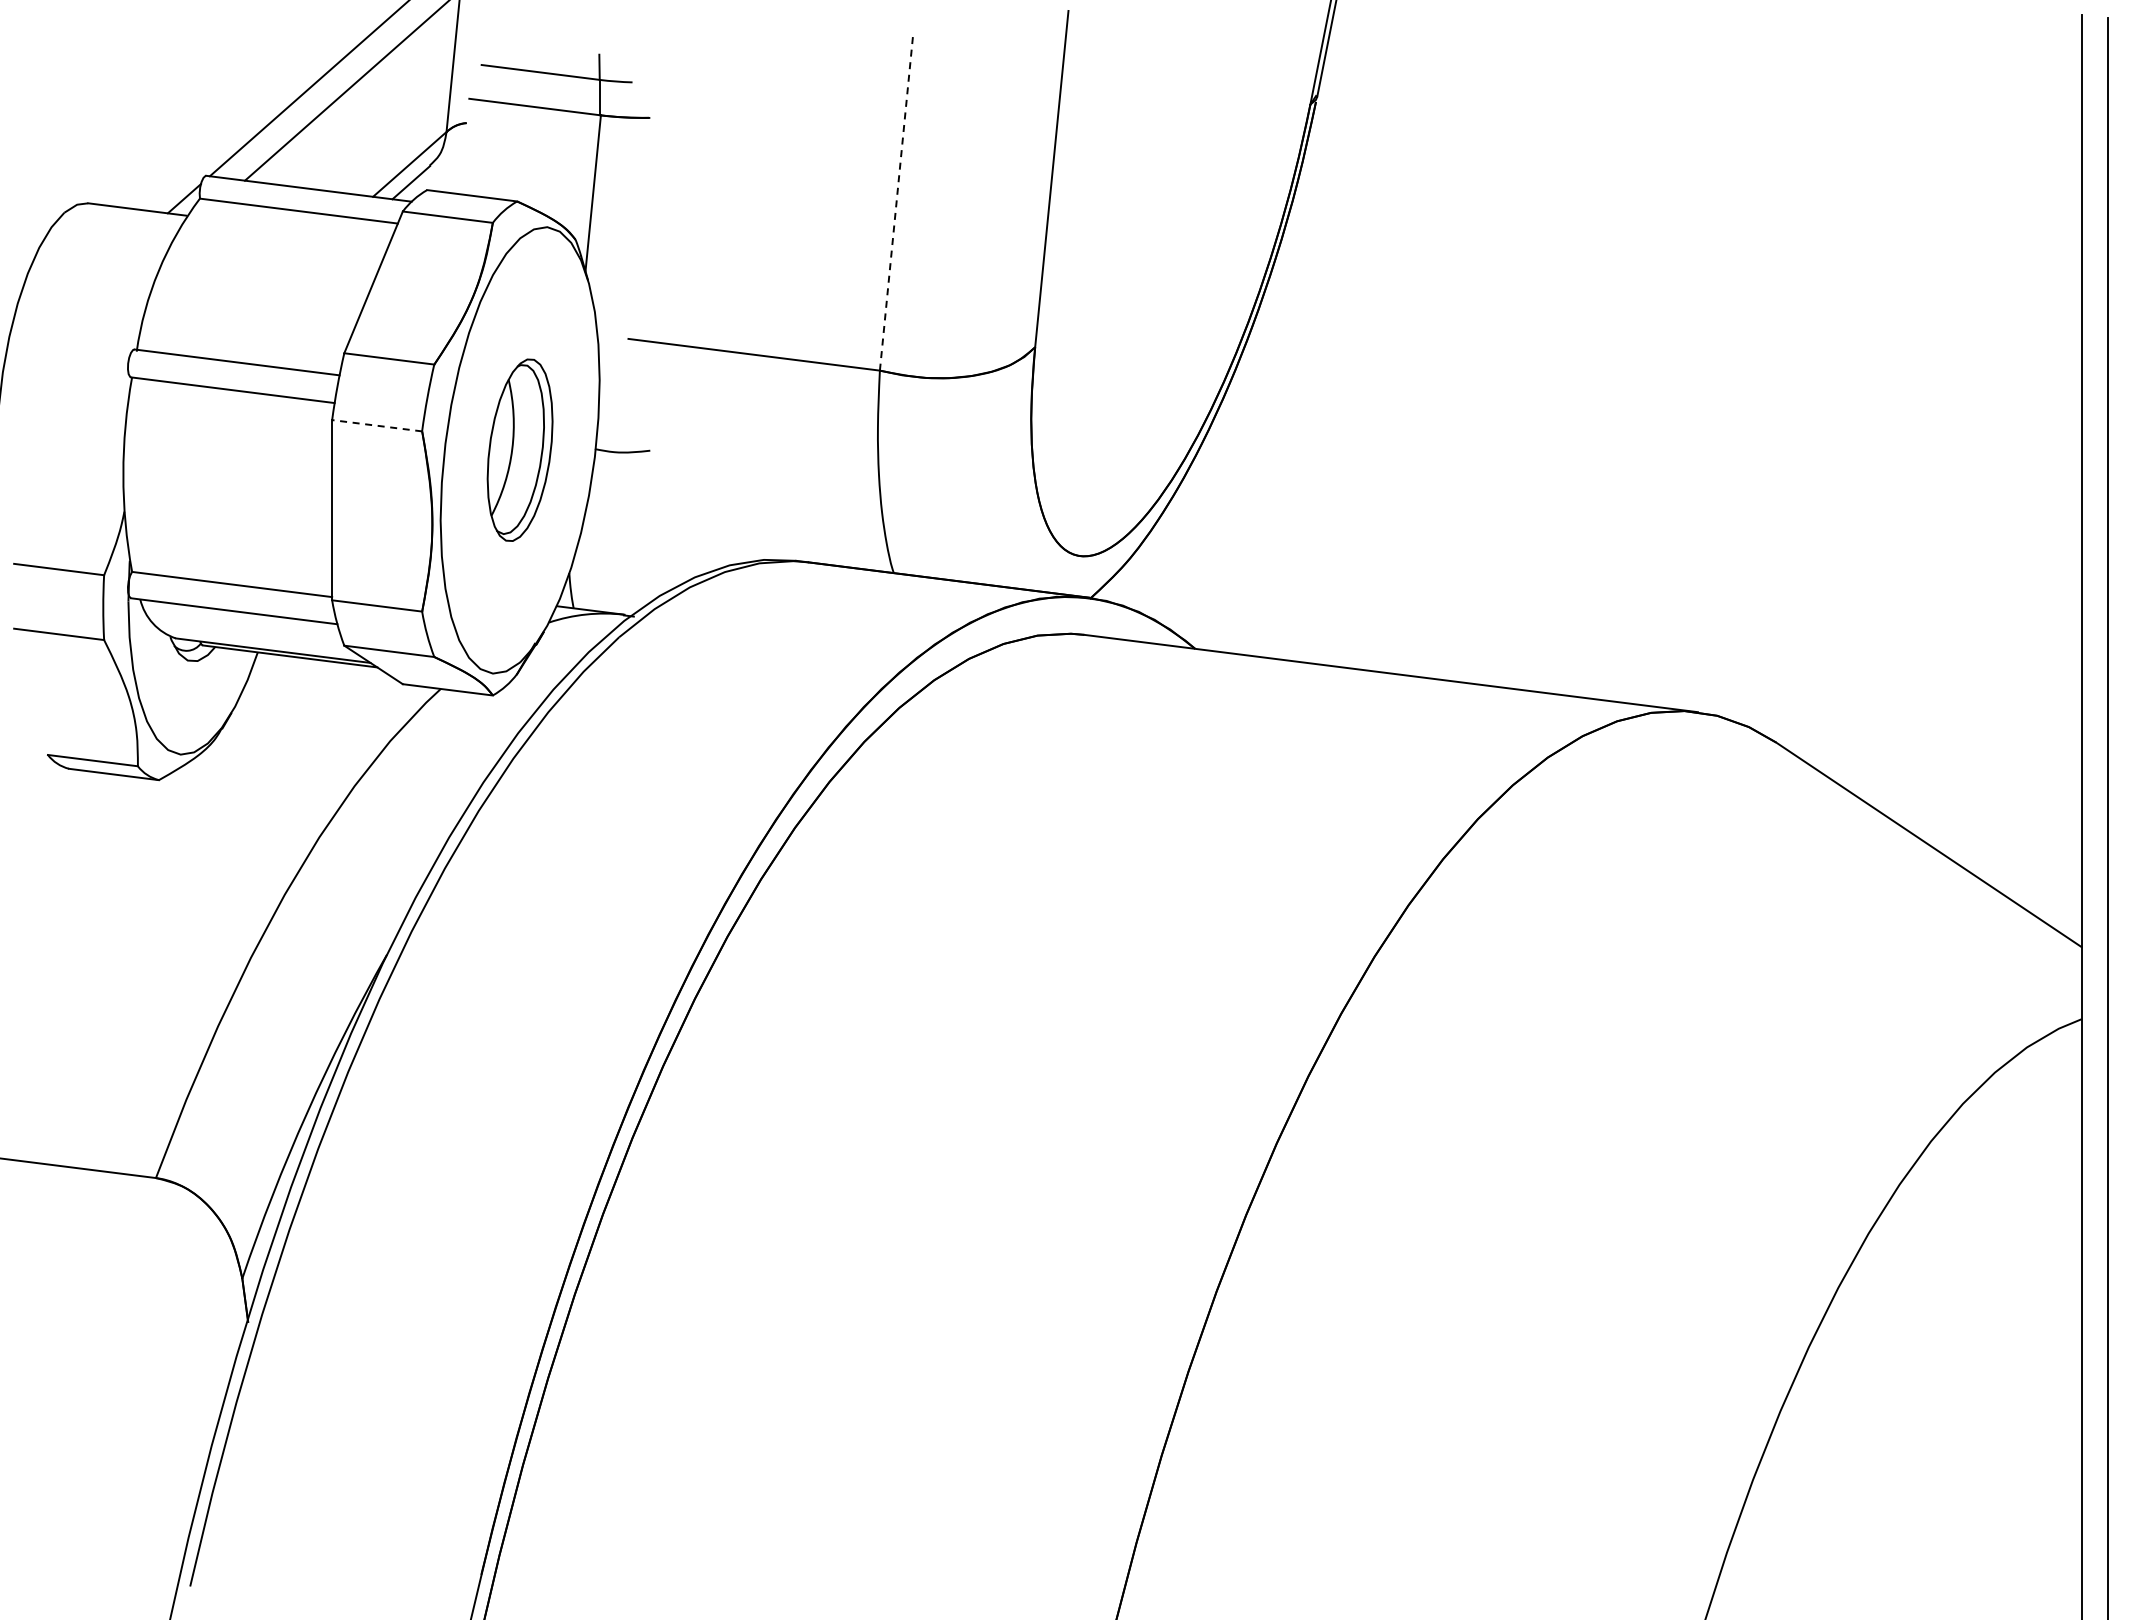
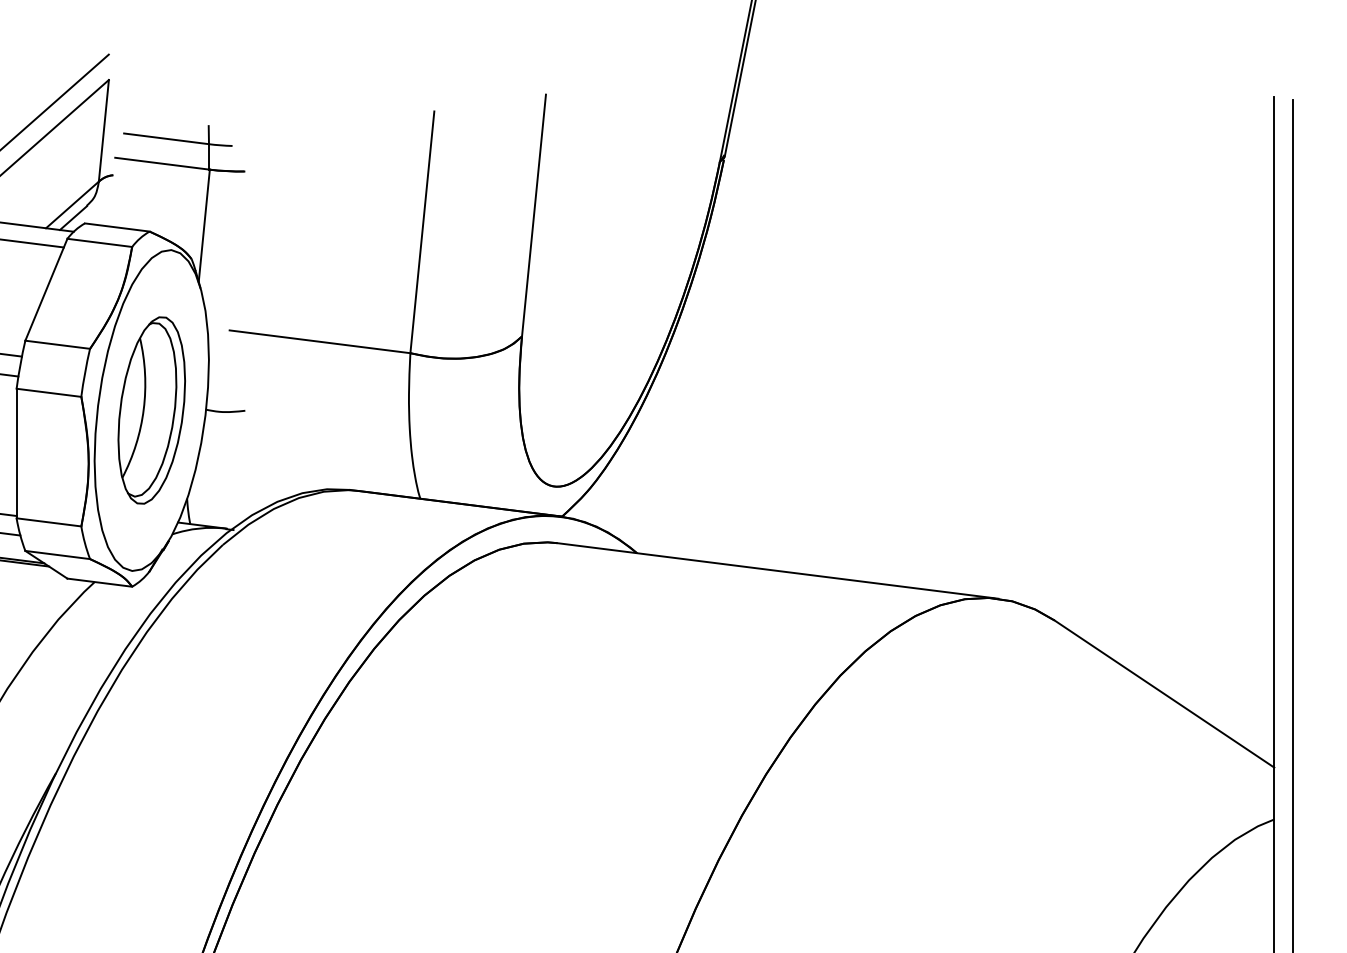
line: (896, 202) -> (422, 232), dashed -> solid
line: (376, 425) -> (48, 392), dashed -> solid
part: (519, 449) -> (151, 409), size x1.43

